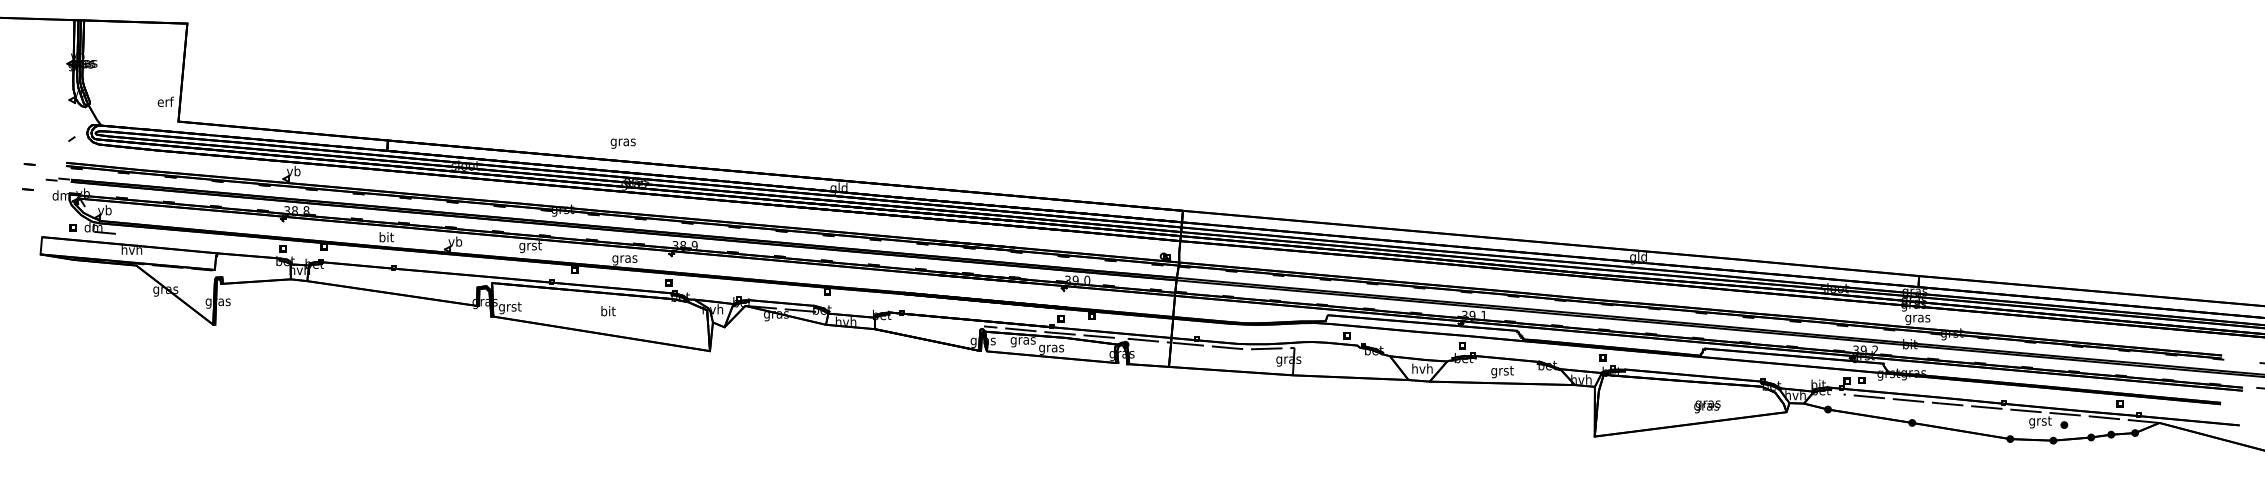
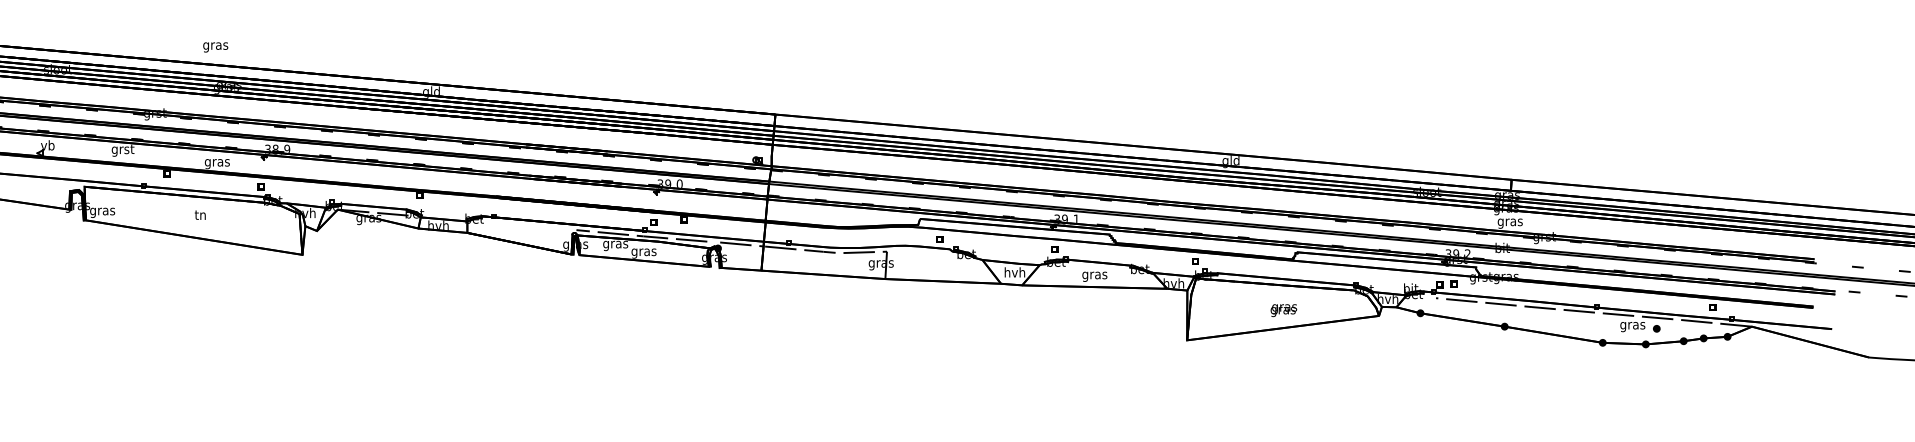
text: (509, 308) -> (101, 212), grst -> gras
text: (608, 311) -> (200, 215), bit -> tn
text: (1501, 372) -> (1093, 276), grst -> gras
text: (1707, 406) -> (1283, 310), moved
text: (2039, 422) -> (1631, 326), grst -> gras

